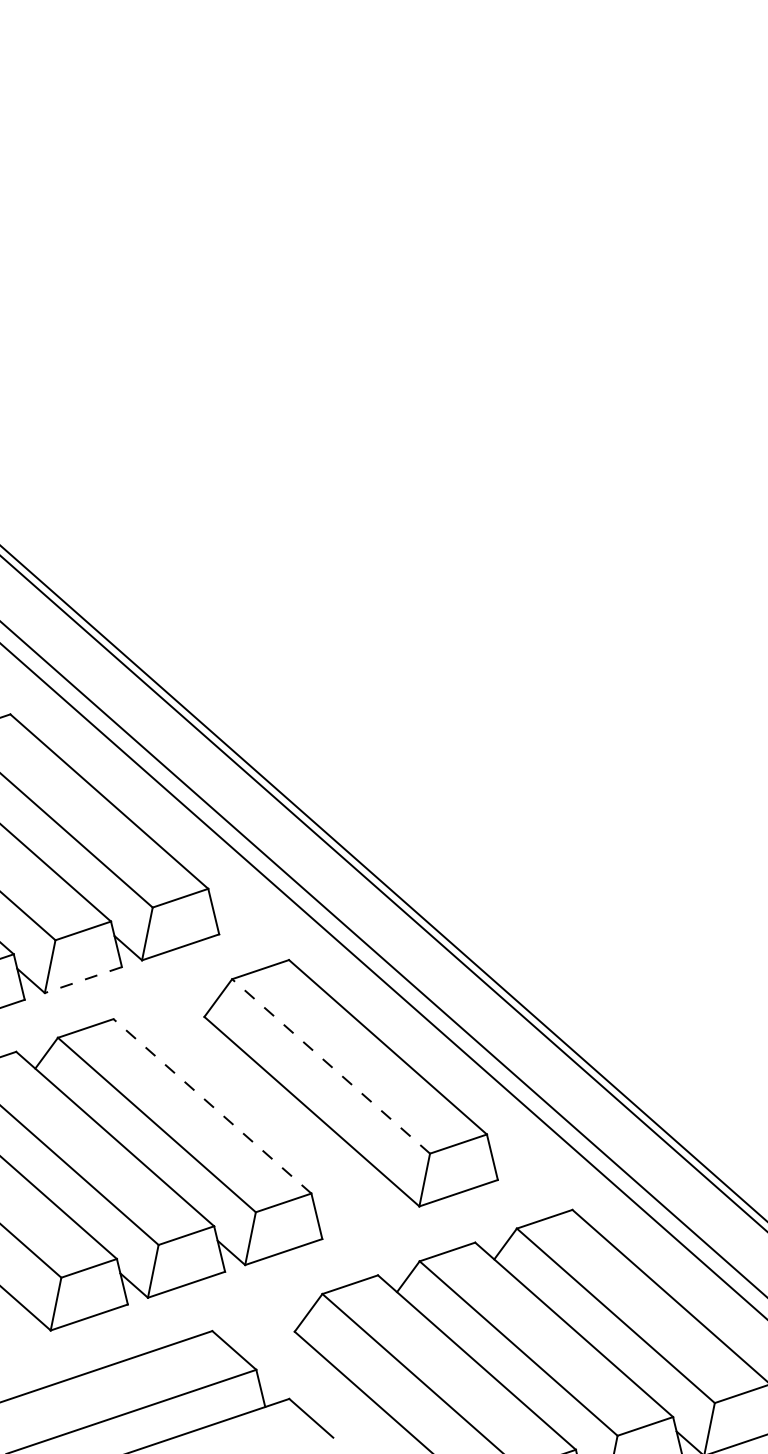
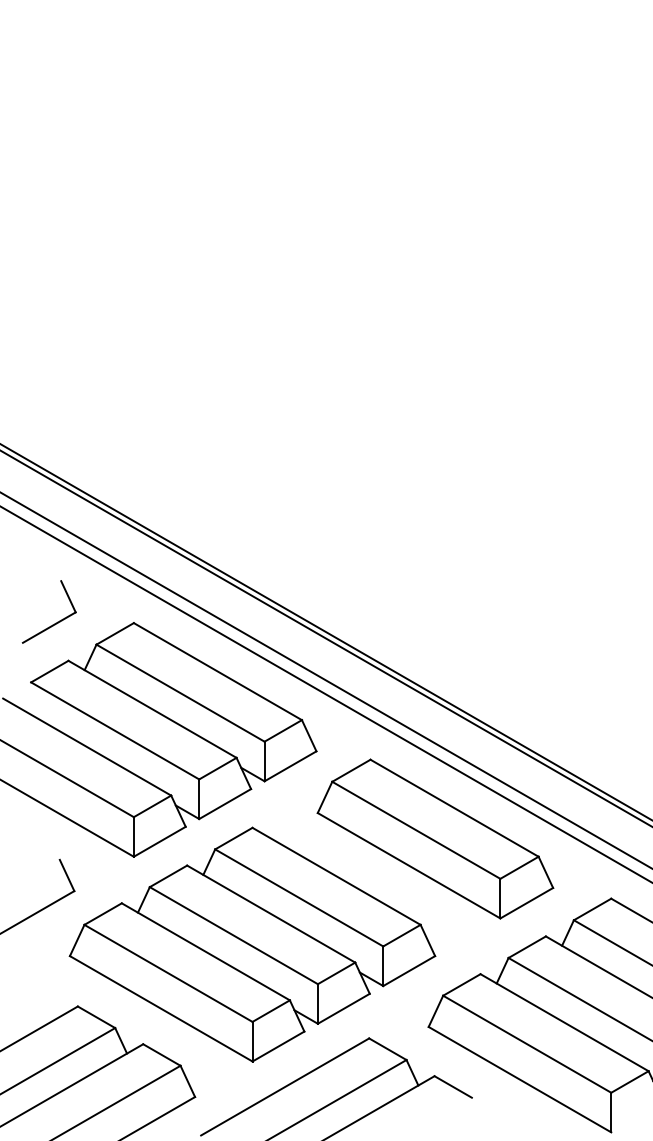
line: (83, 980) -> (225, 804), dashed -> solid
line: (329, 1066) -> (415, 830), dashed -> solid
line: (212, 1106) -> (336, 876), dashed -> solid

